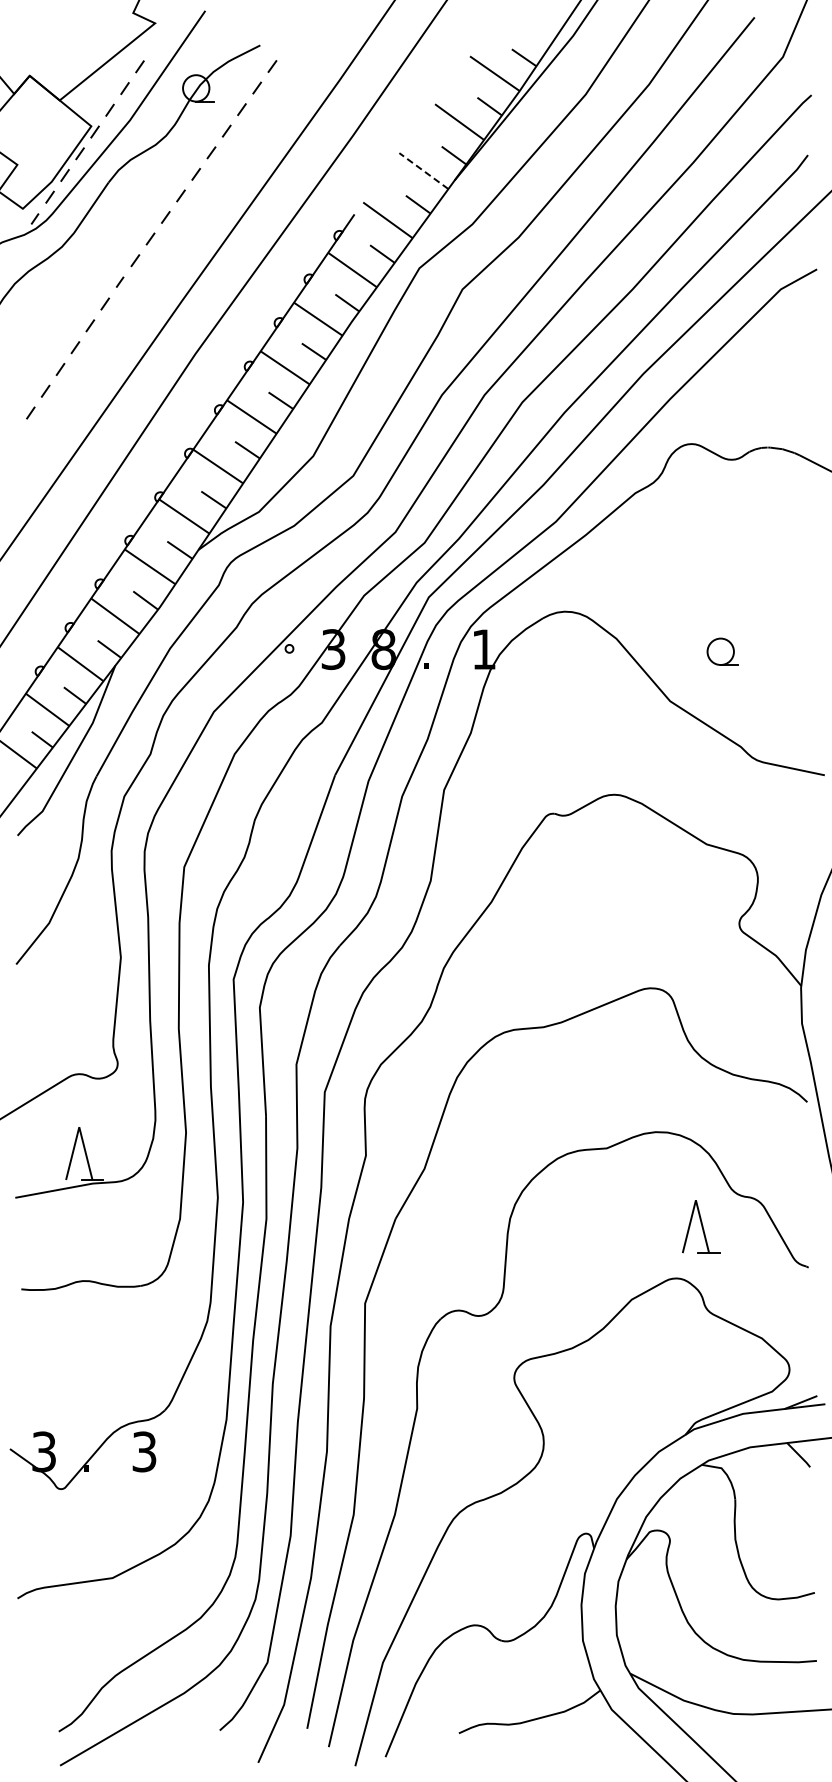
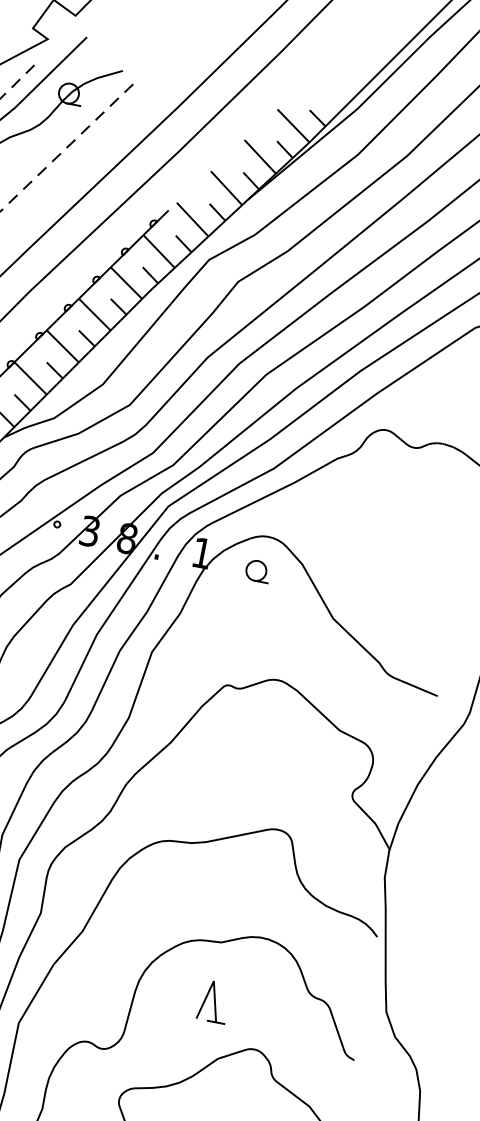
line: (423, 170) -> (226, 187), dashed -> solid
part: (722, 651) -> (257, 570), moved
part: (701, 1226) -> (214, 1001), moved

